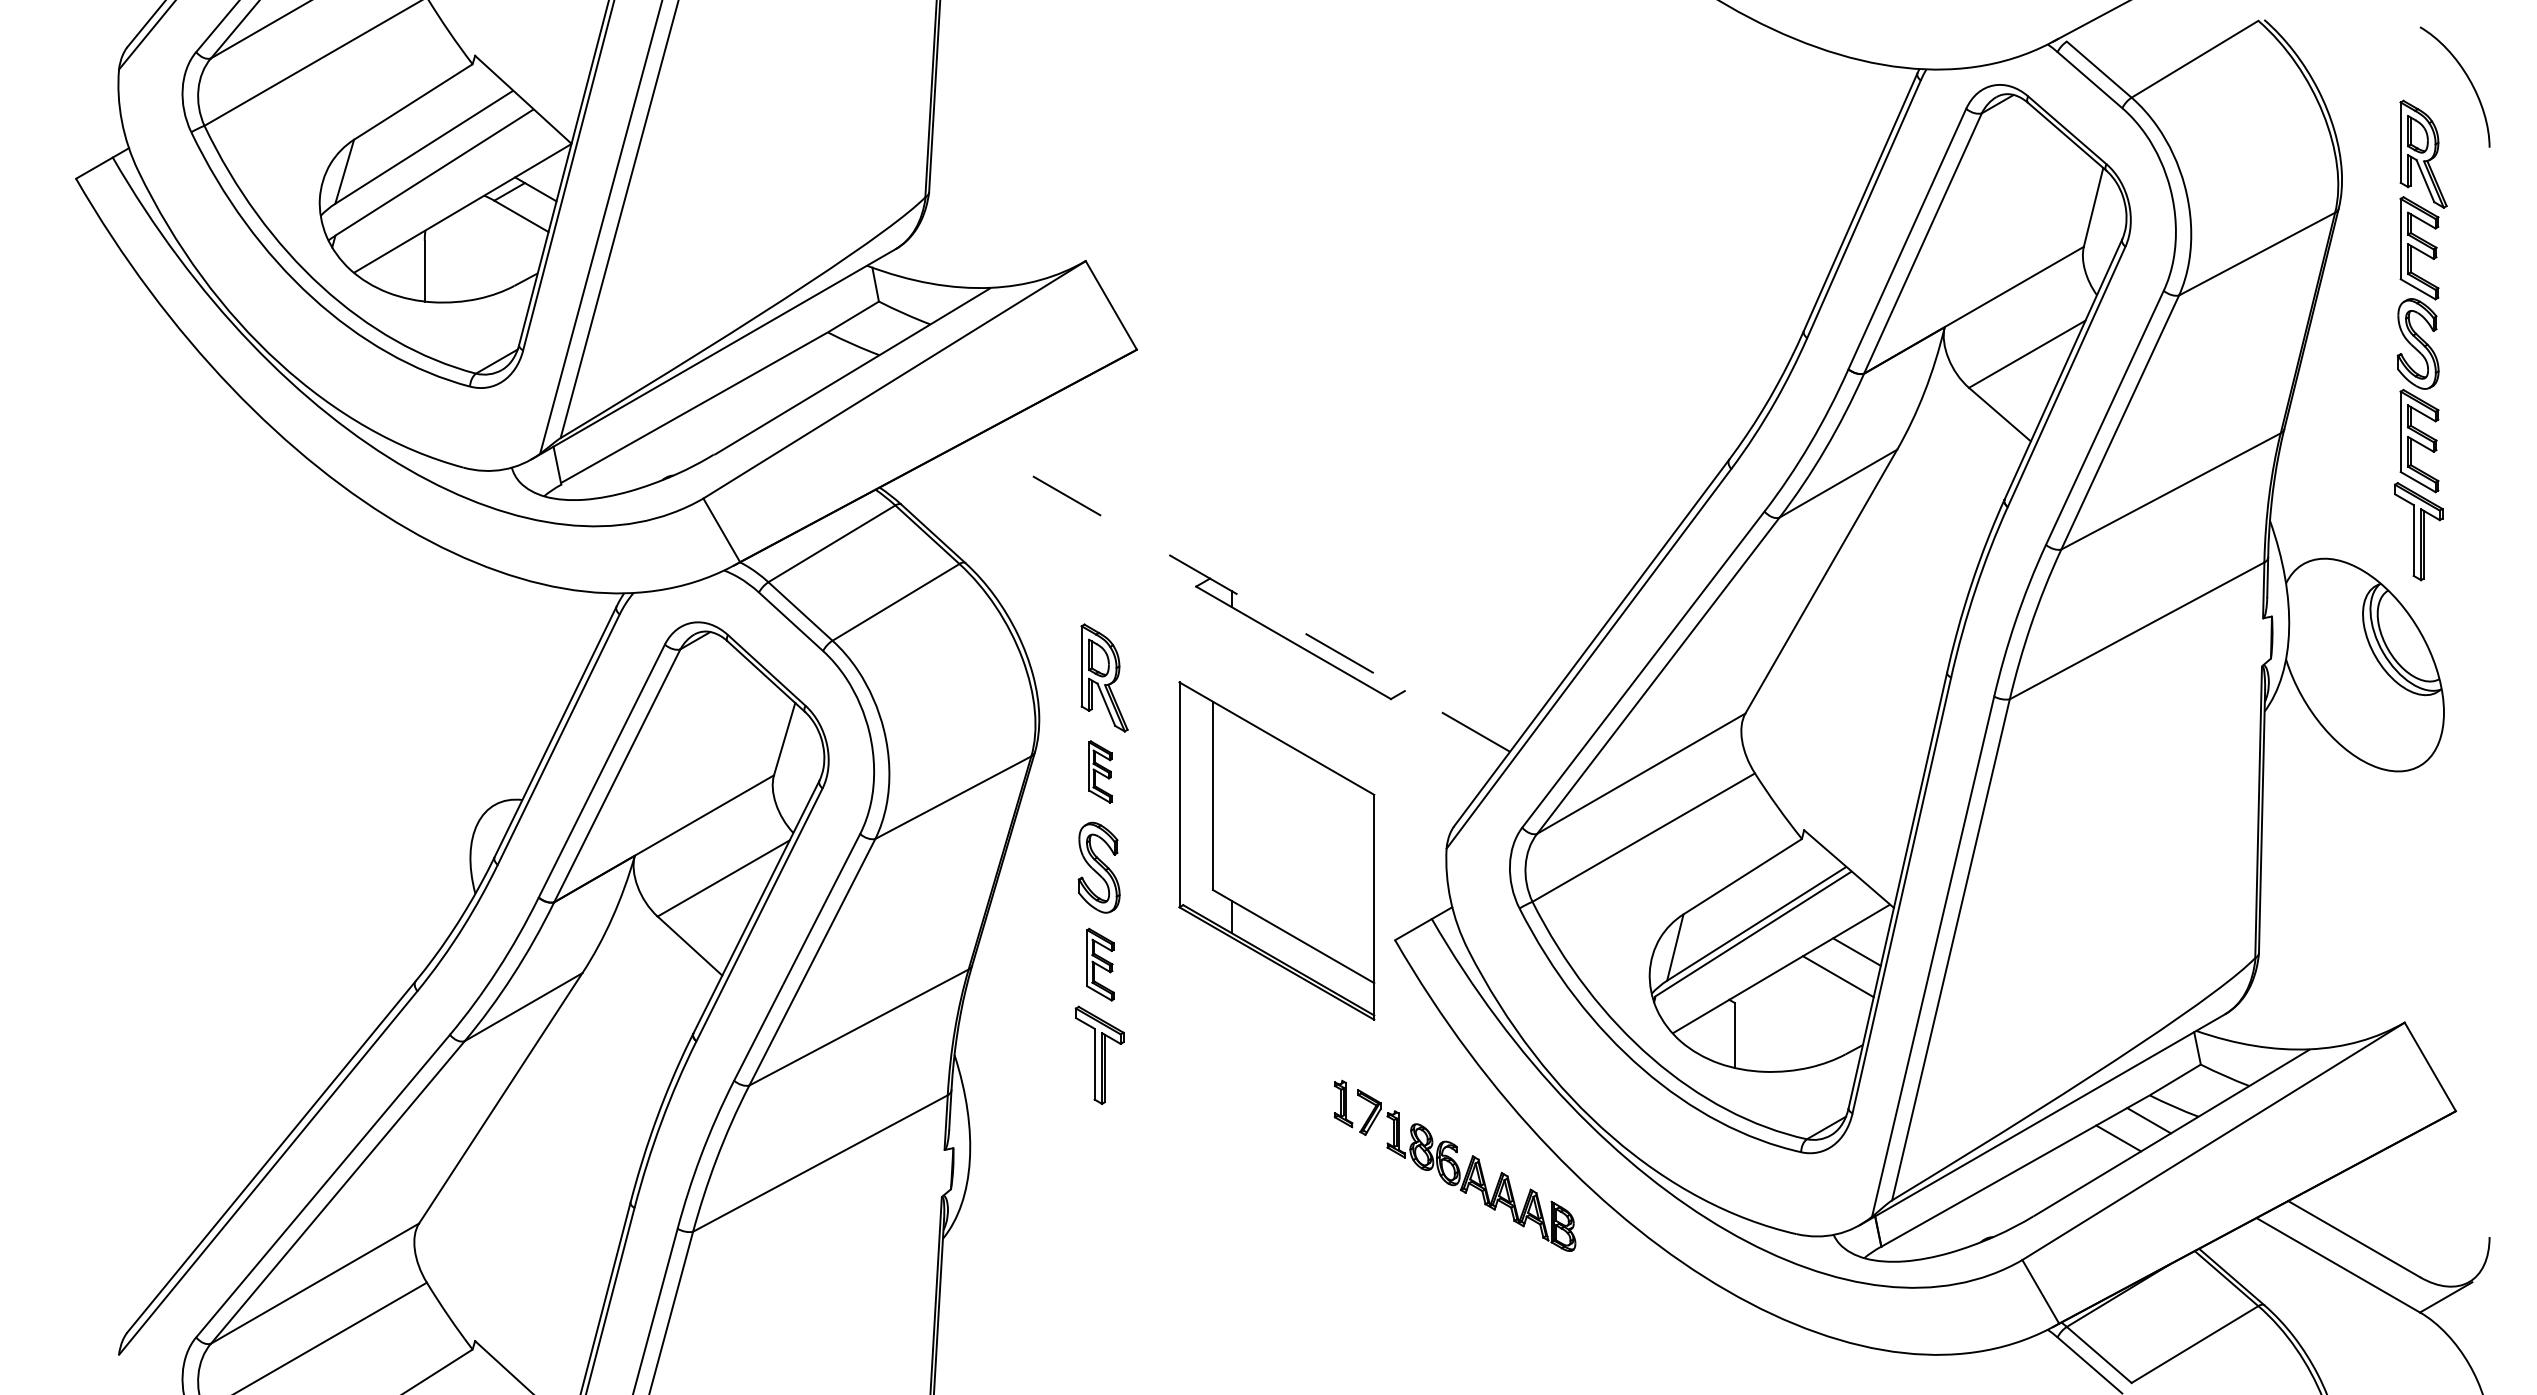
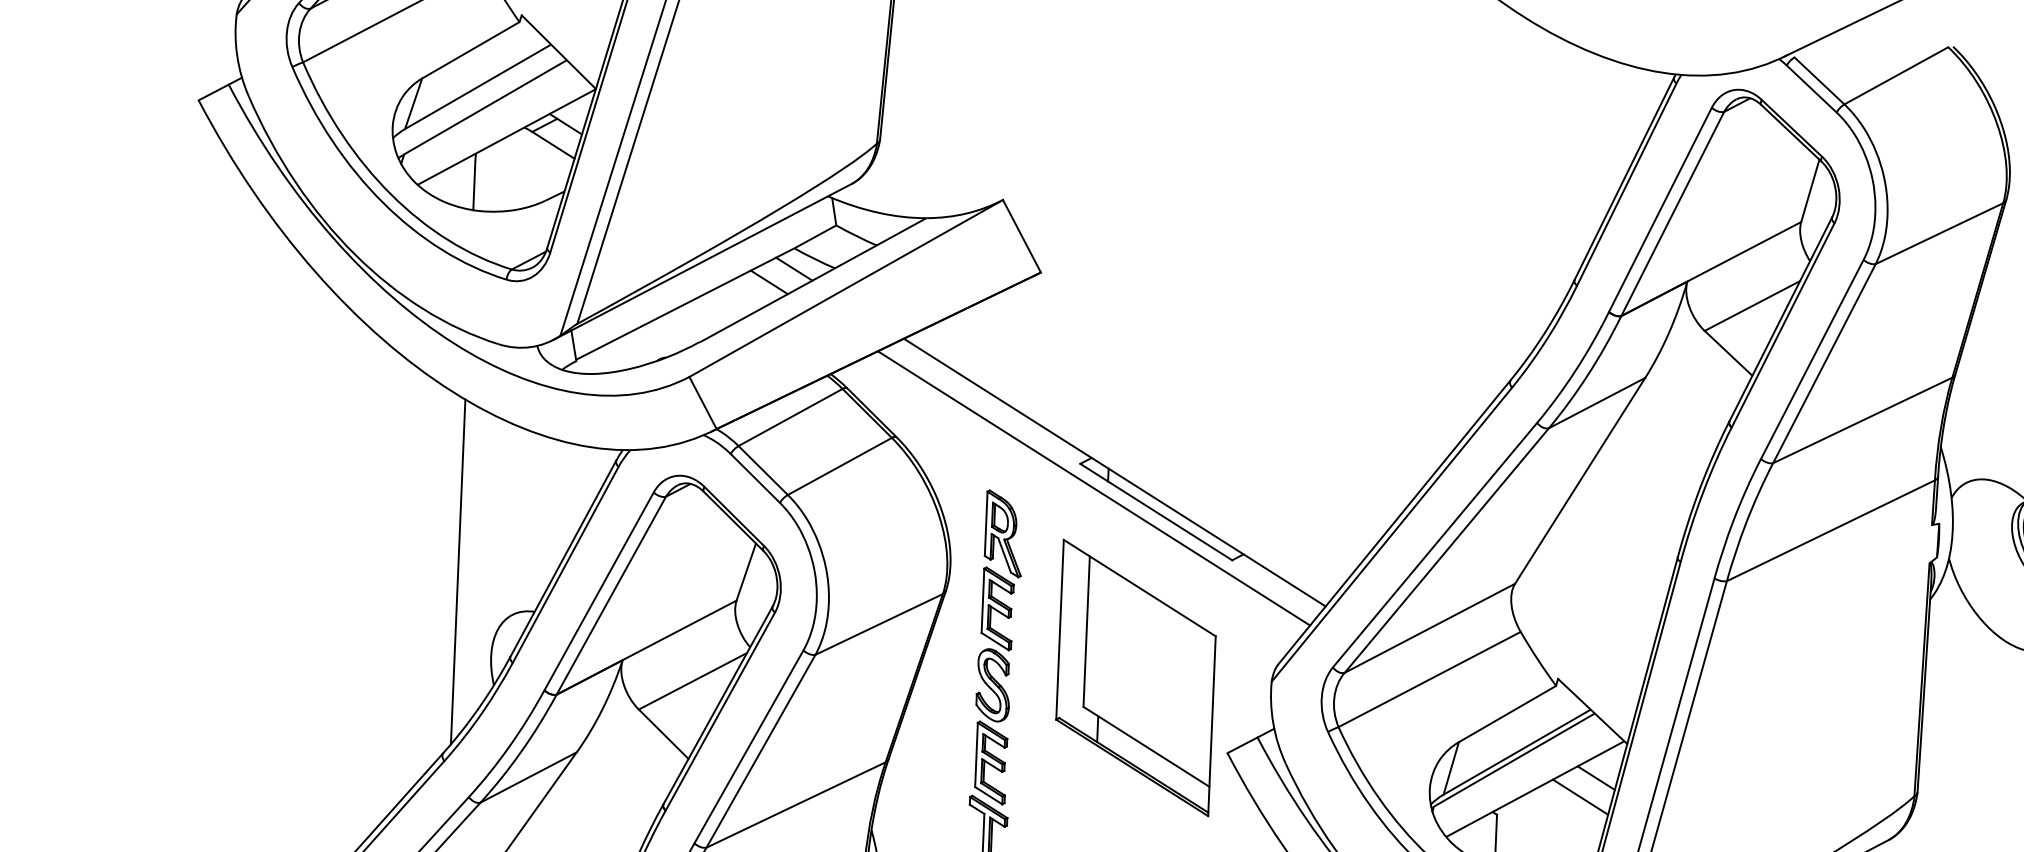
line: (828, 358) -> (794, 269), added
line: (798, 375) -> (769, 281), added
line: (1239, 595) -> (1114, 472), dashed -> solid
line: (1214, 616) -> (1093, 488), added
line: (424, 753) -> (457, 571), added
part: (1100, 771) -> (997, 608), size x1.67
part: (1100, 964) -> (991, 762), size x1.43

